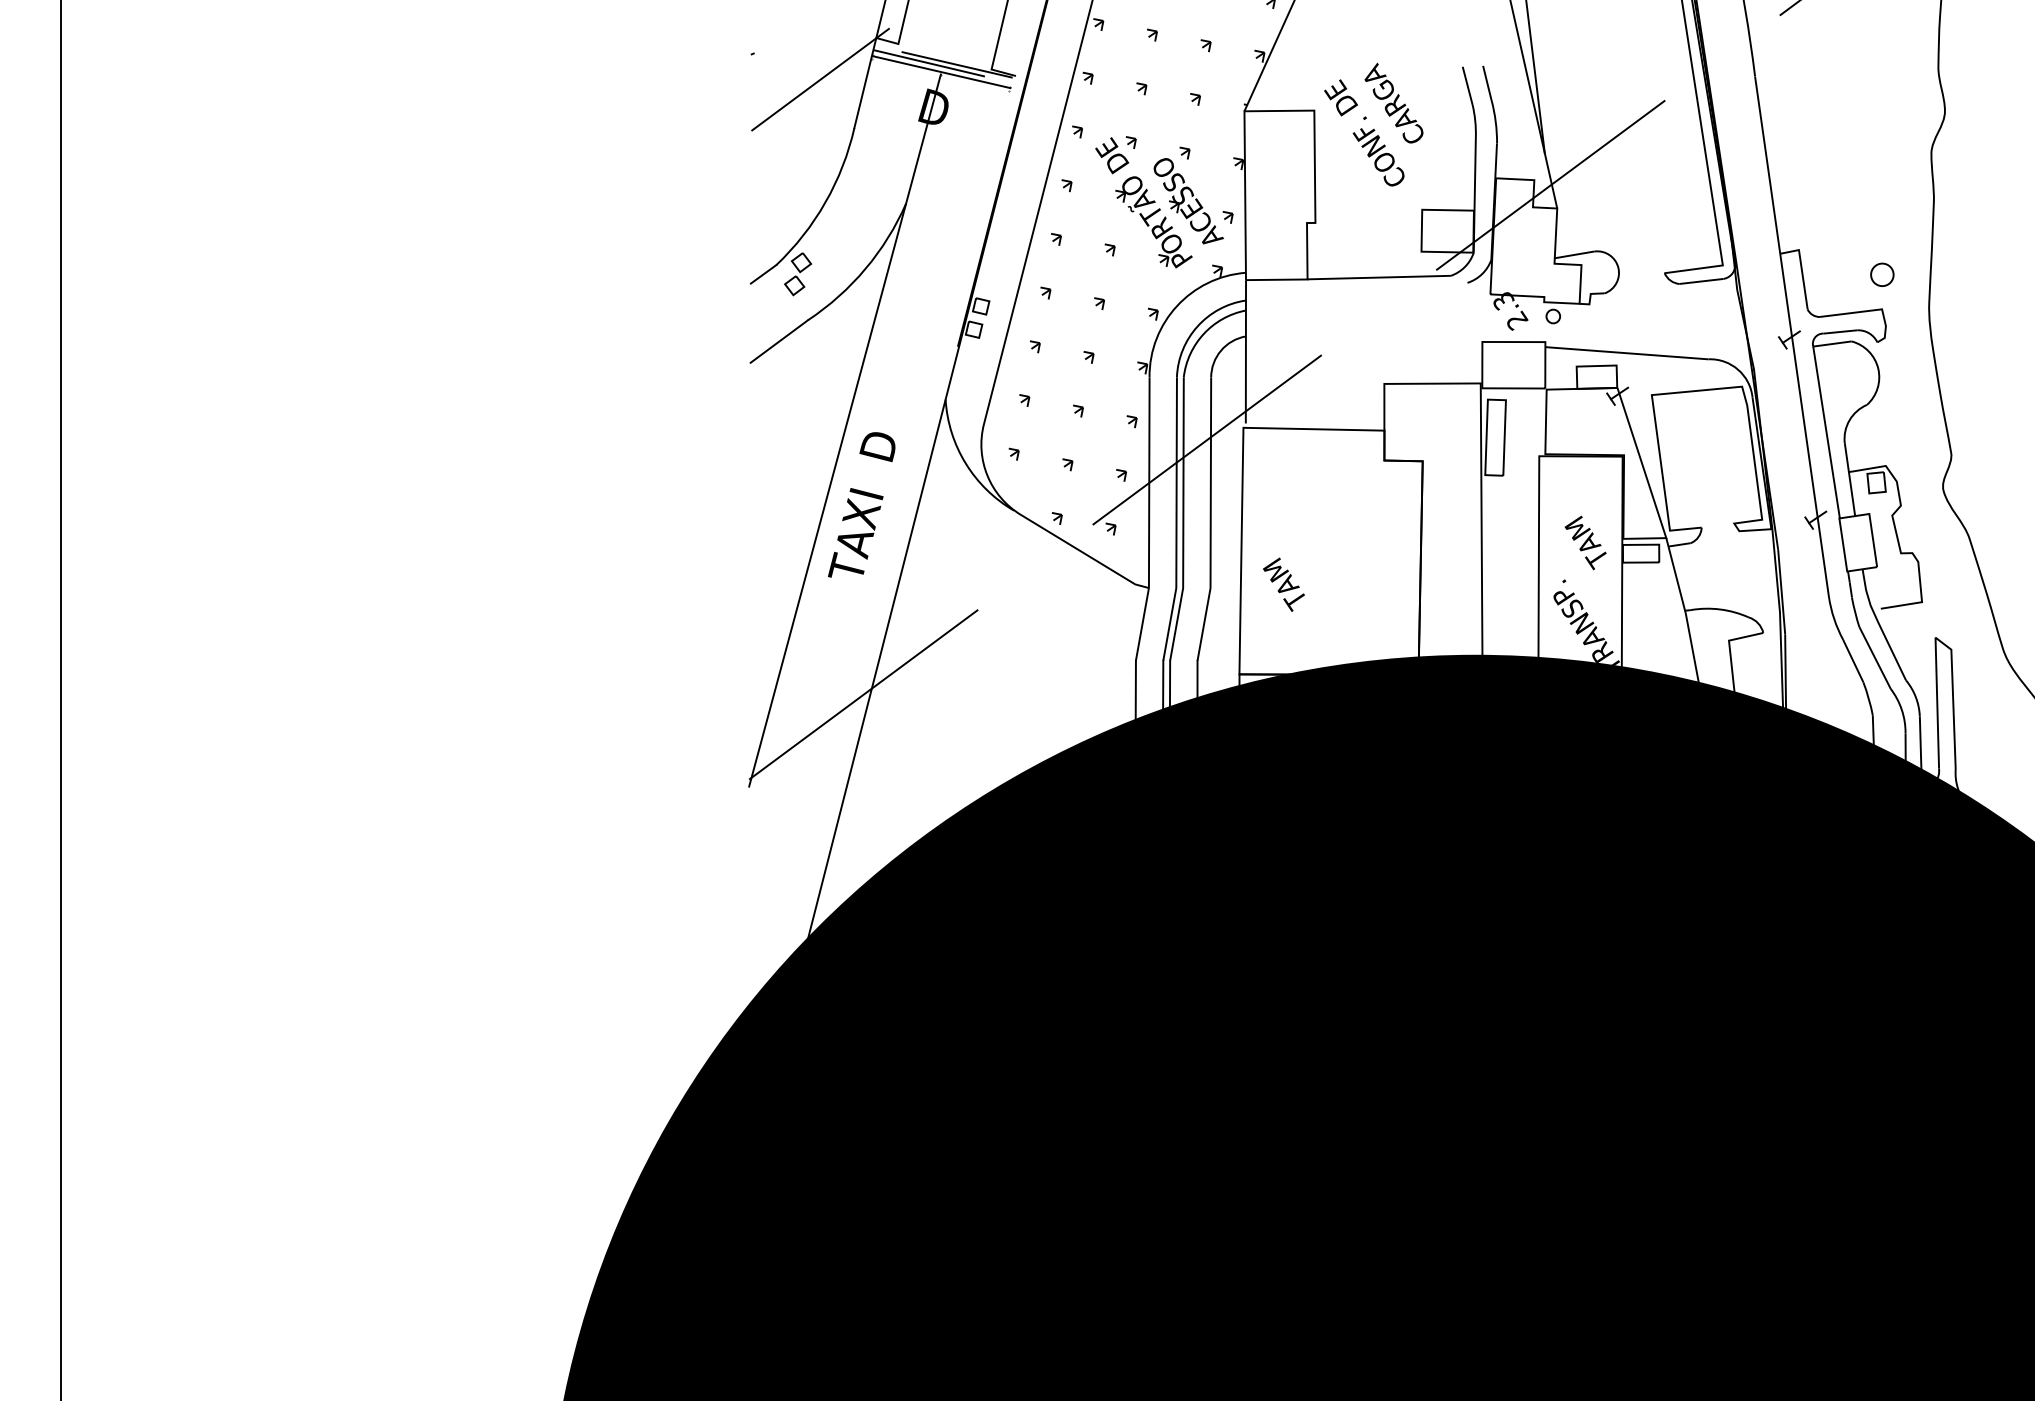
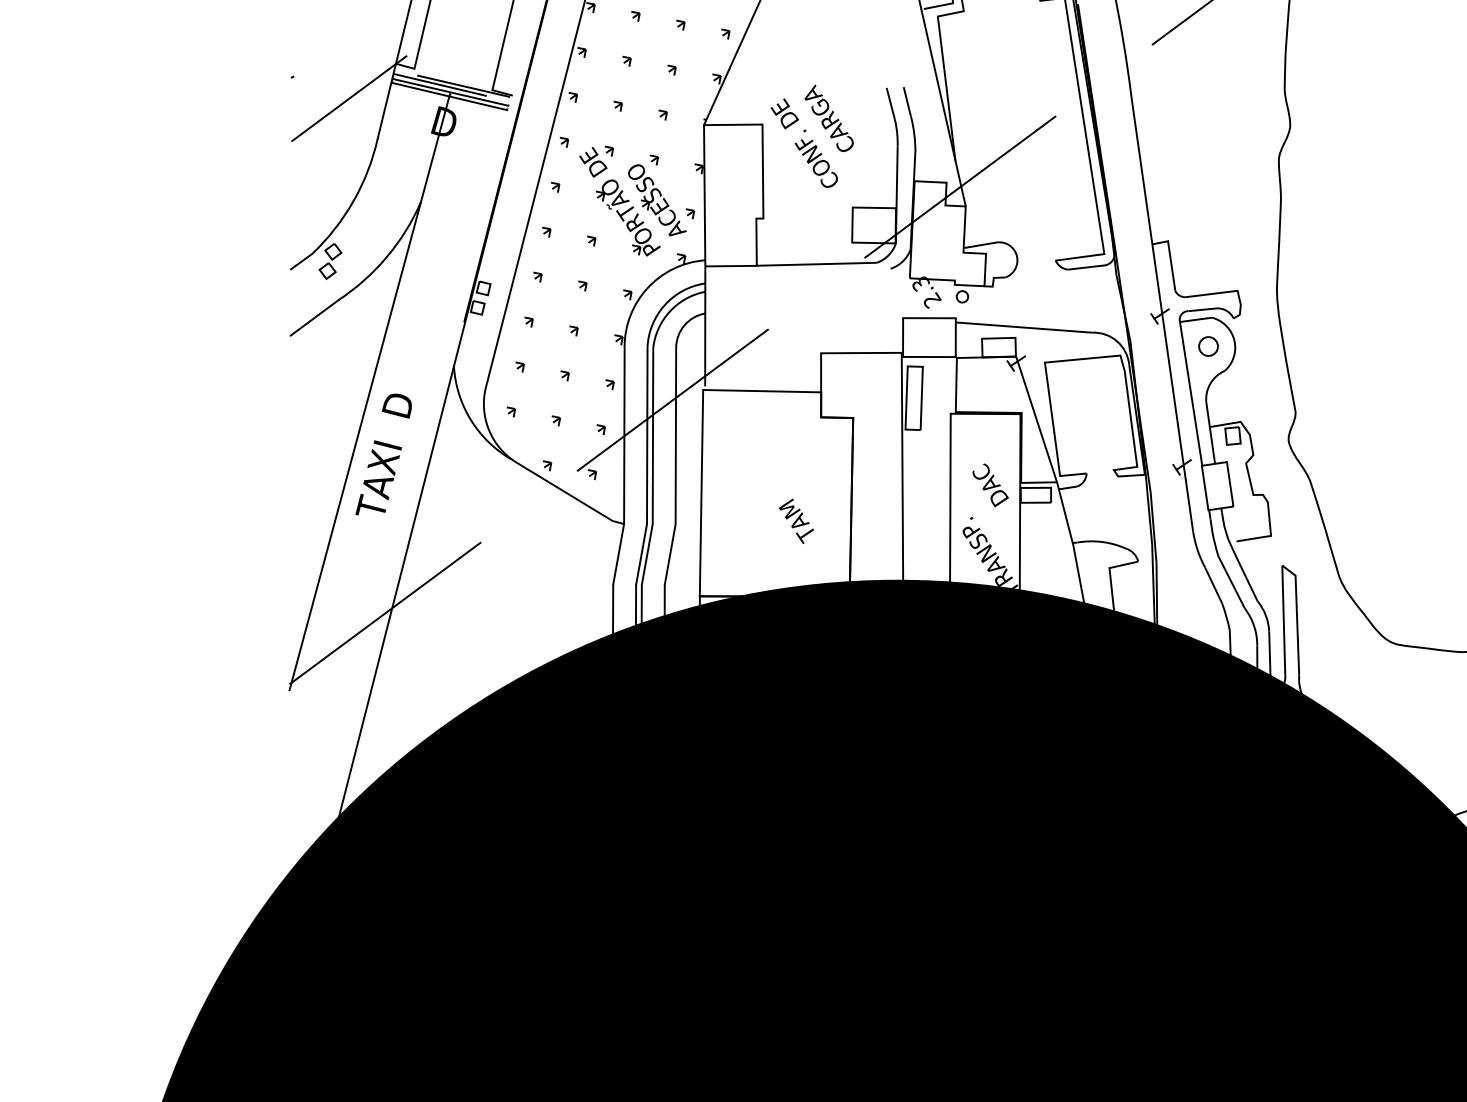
line: (940, 76) -> (449, 96), added
circle: (1882, 274) -> (1208, 346), moved
text: (1586, 542) -> (990, 485), TAM -> DAC
text: (1283, 584) -> (796, 521), moved

